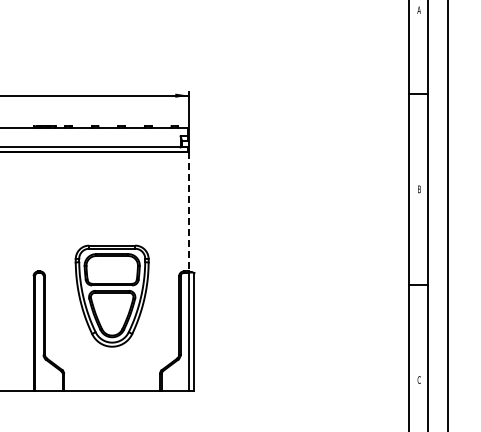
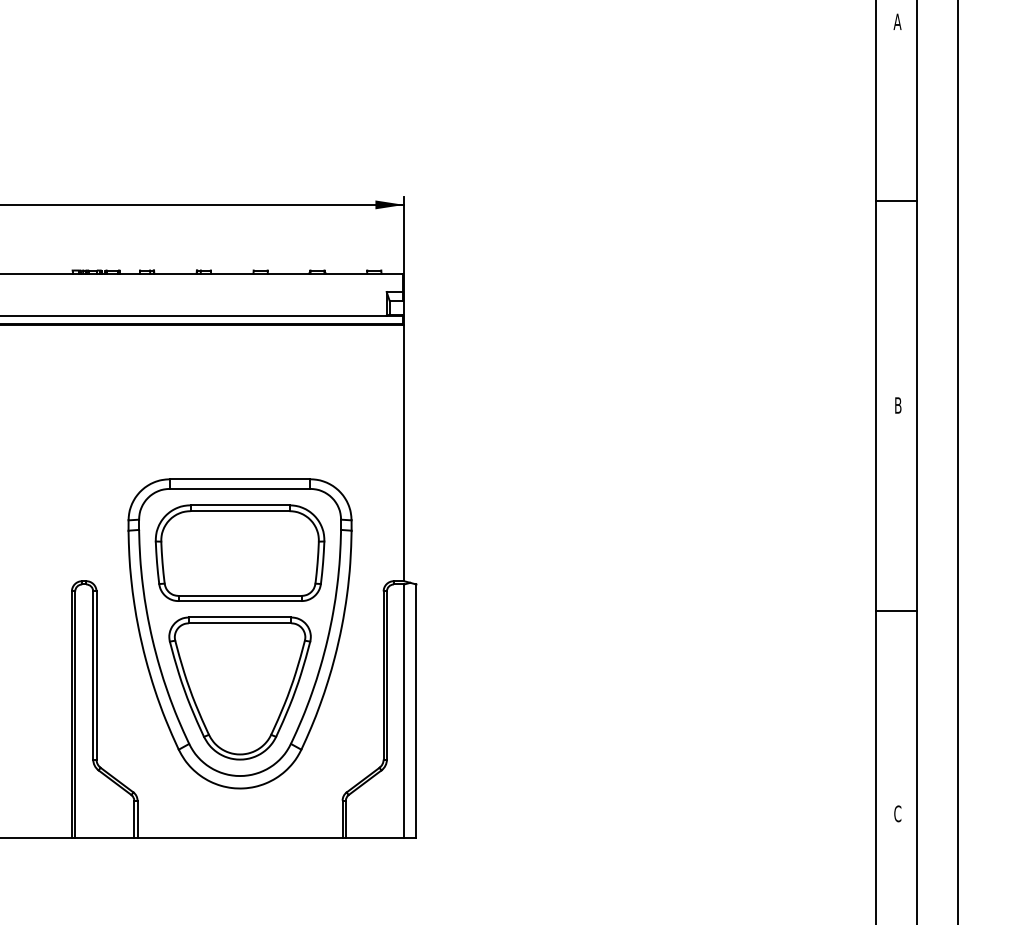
line: (188, 211) -> (403, 452), dashed -> solid
part: (112, 296) -> (240, 634), size x1.43

